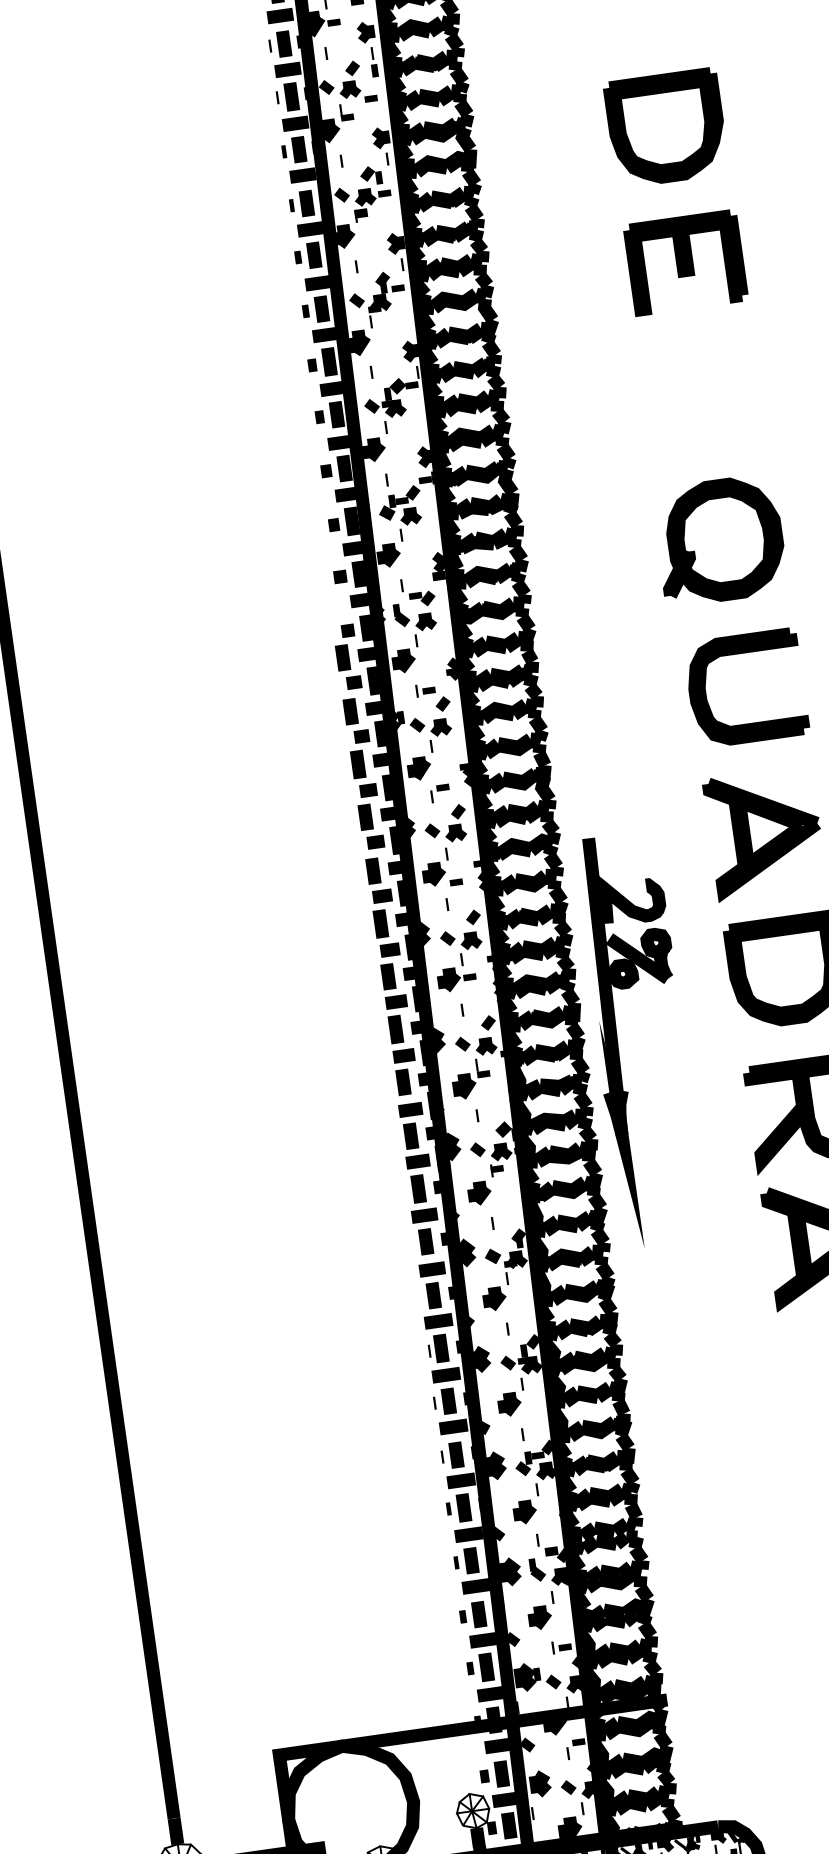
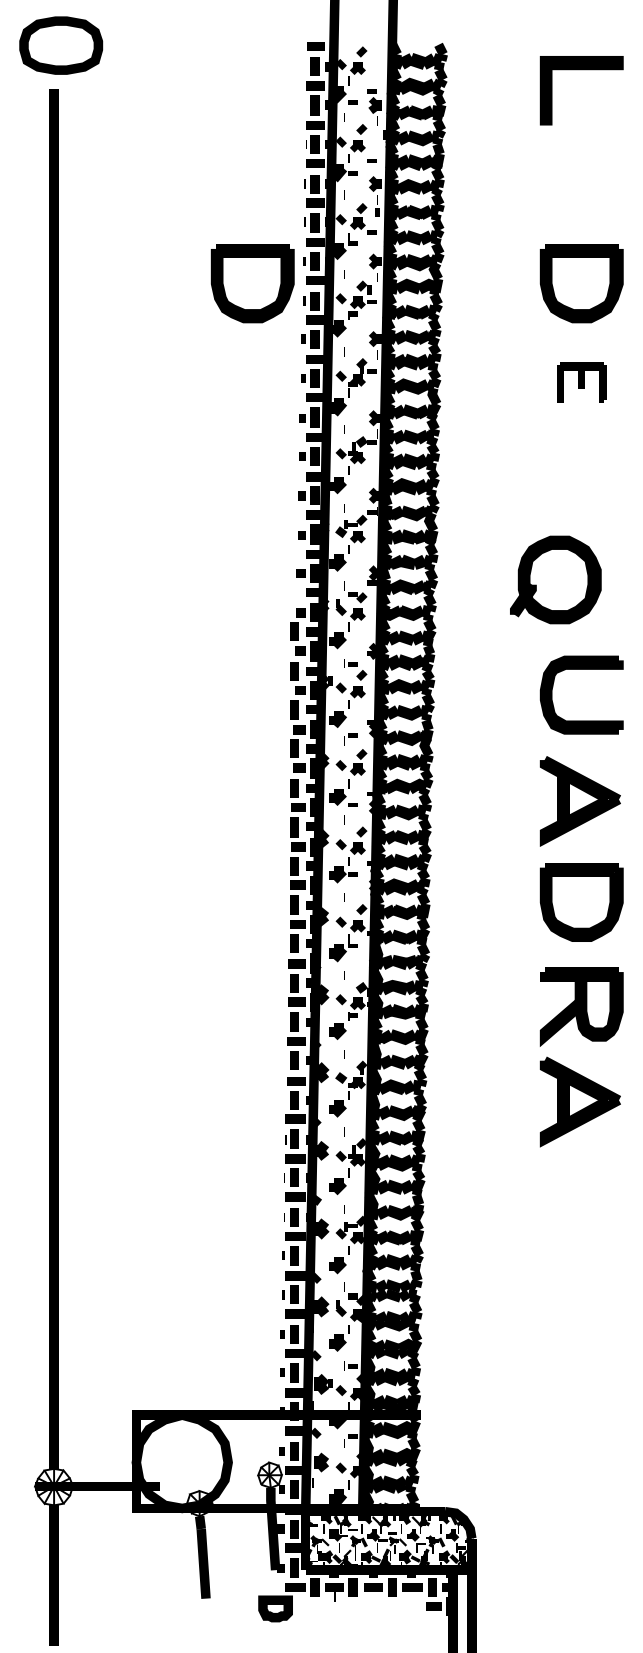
part: (218, 191) -> (252, 283), added
part: (685, 262) -> (581, 382), size x0.6
part: (719, 539) -> (555, 579), moved
part: (618, 1041) -> (453, 936), removed

